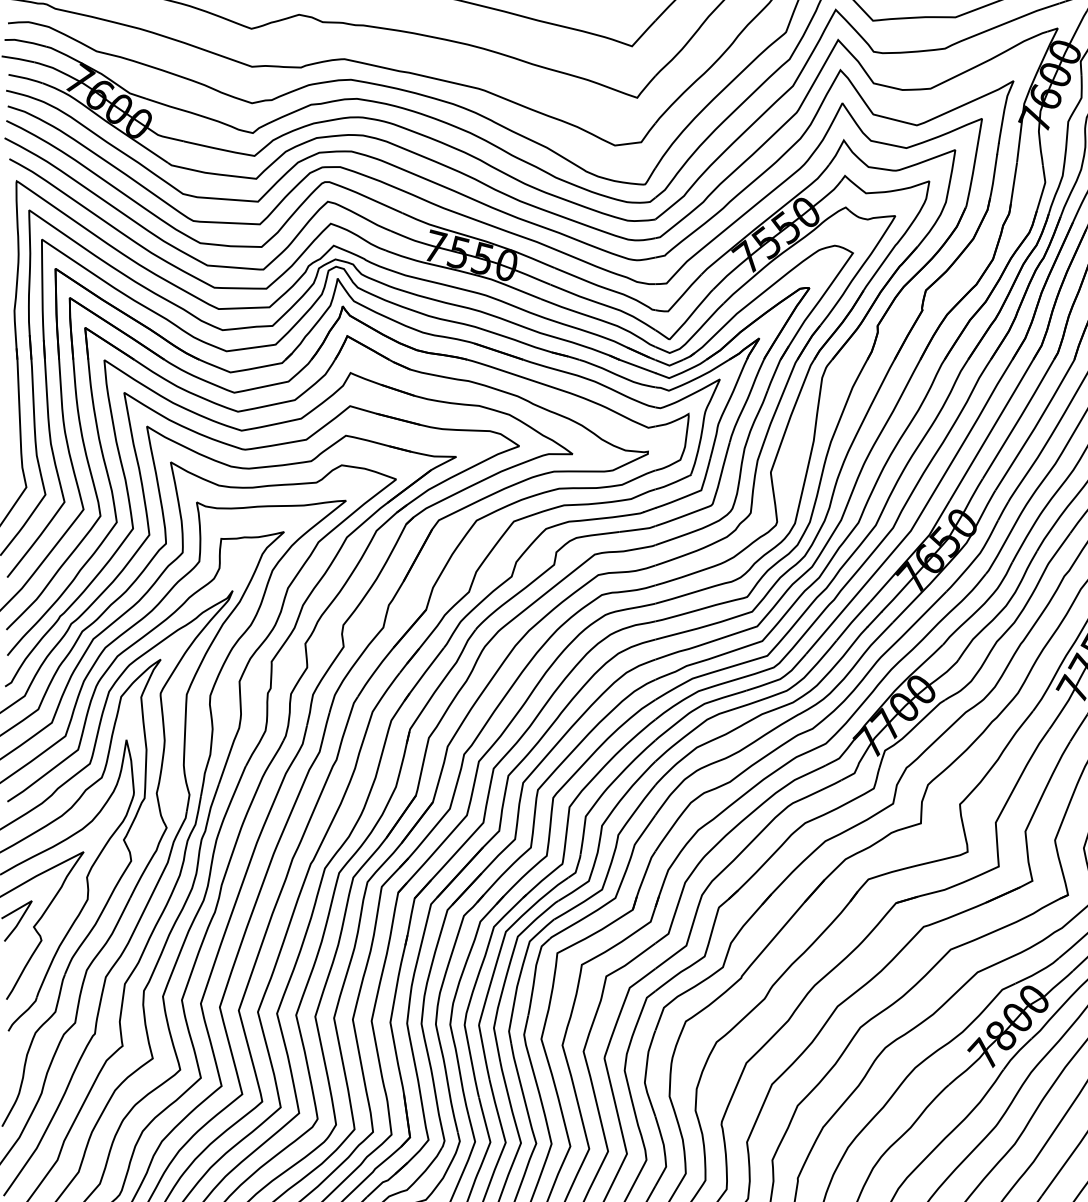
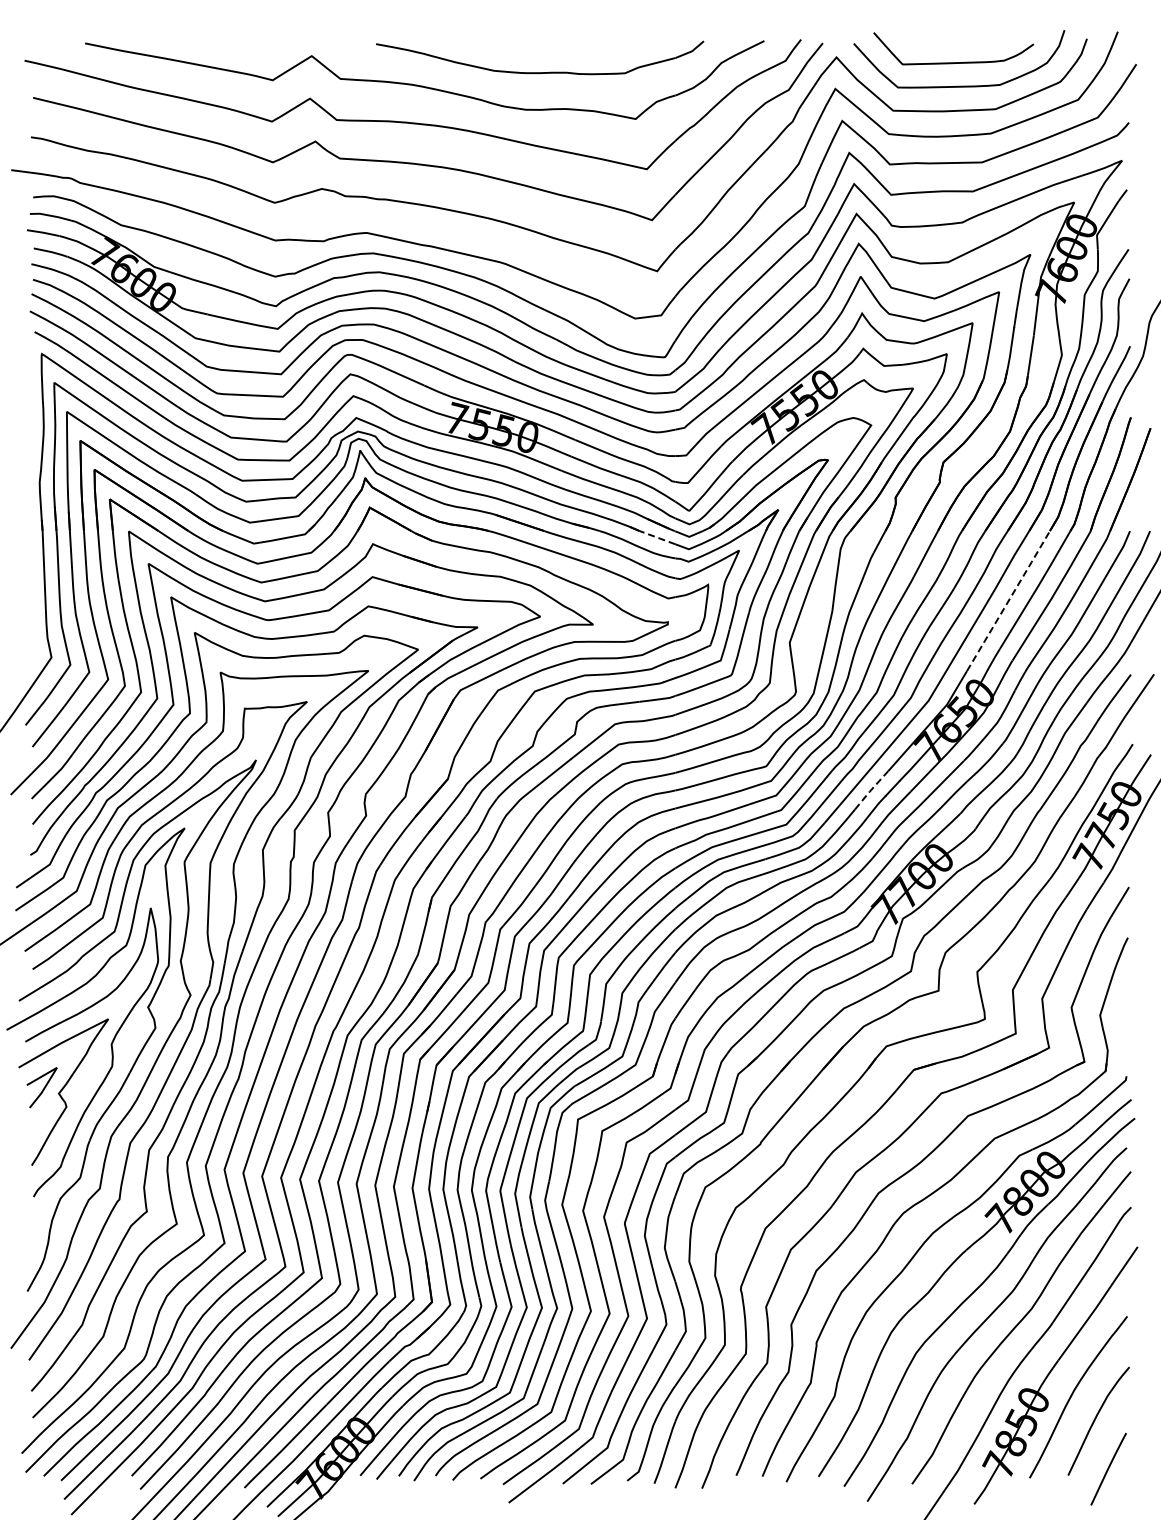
line: (637, 366) -> (657, 537), solid -> dashed
line: (992, 428) -> (1009, 599), solid -> dashed
line: (853, 620) -> (871, 789), solid -> dashed

